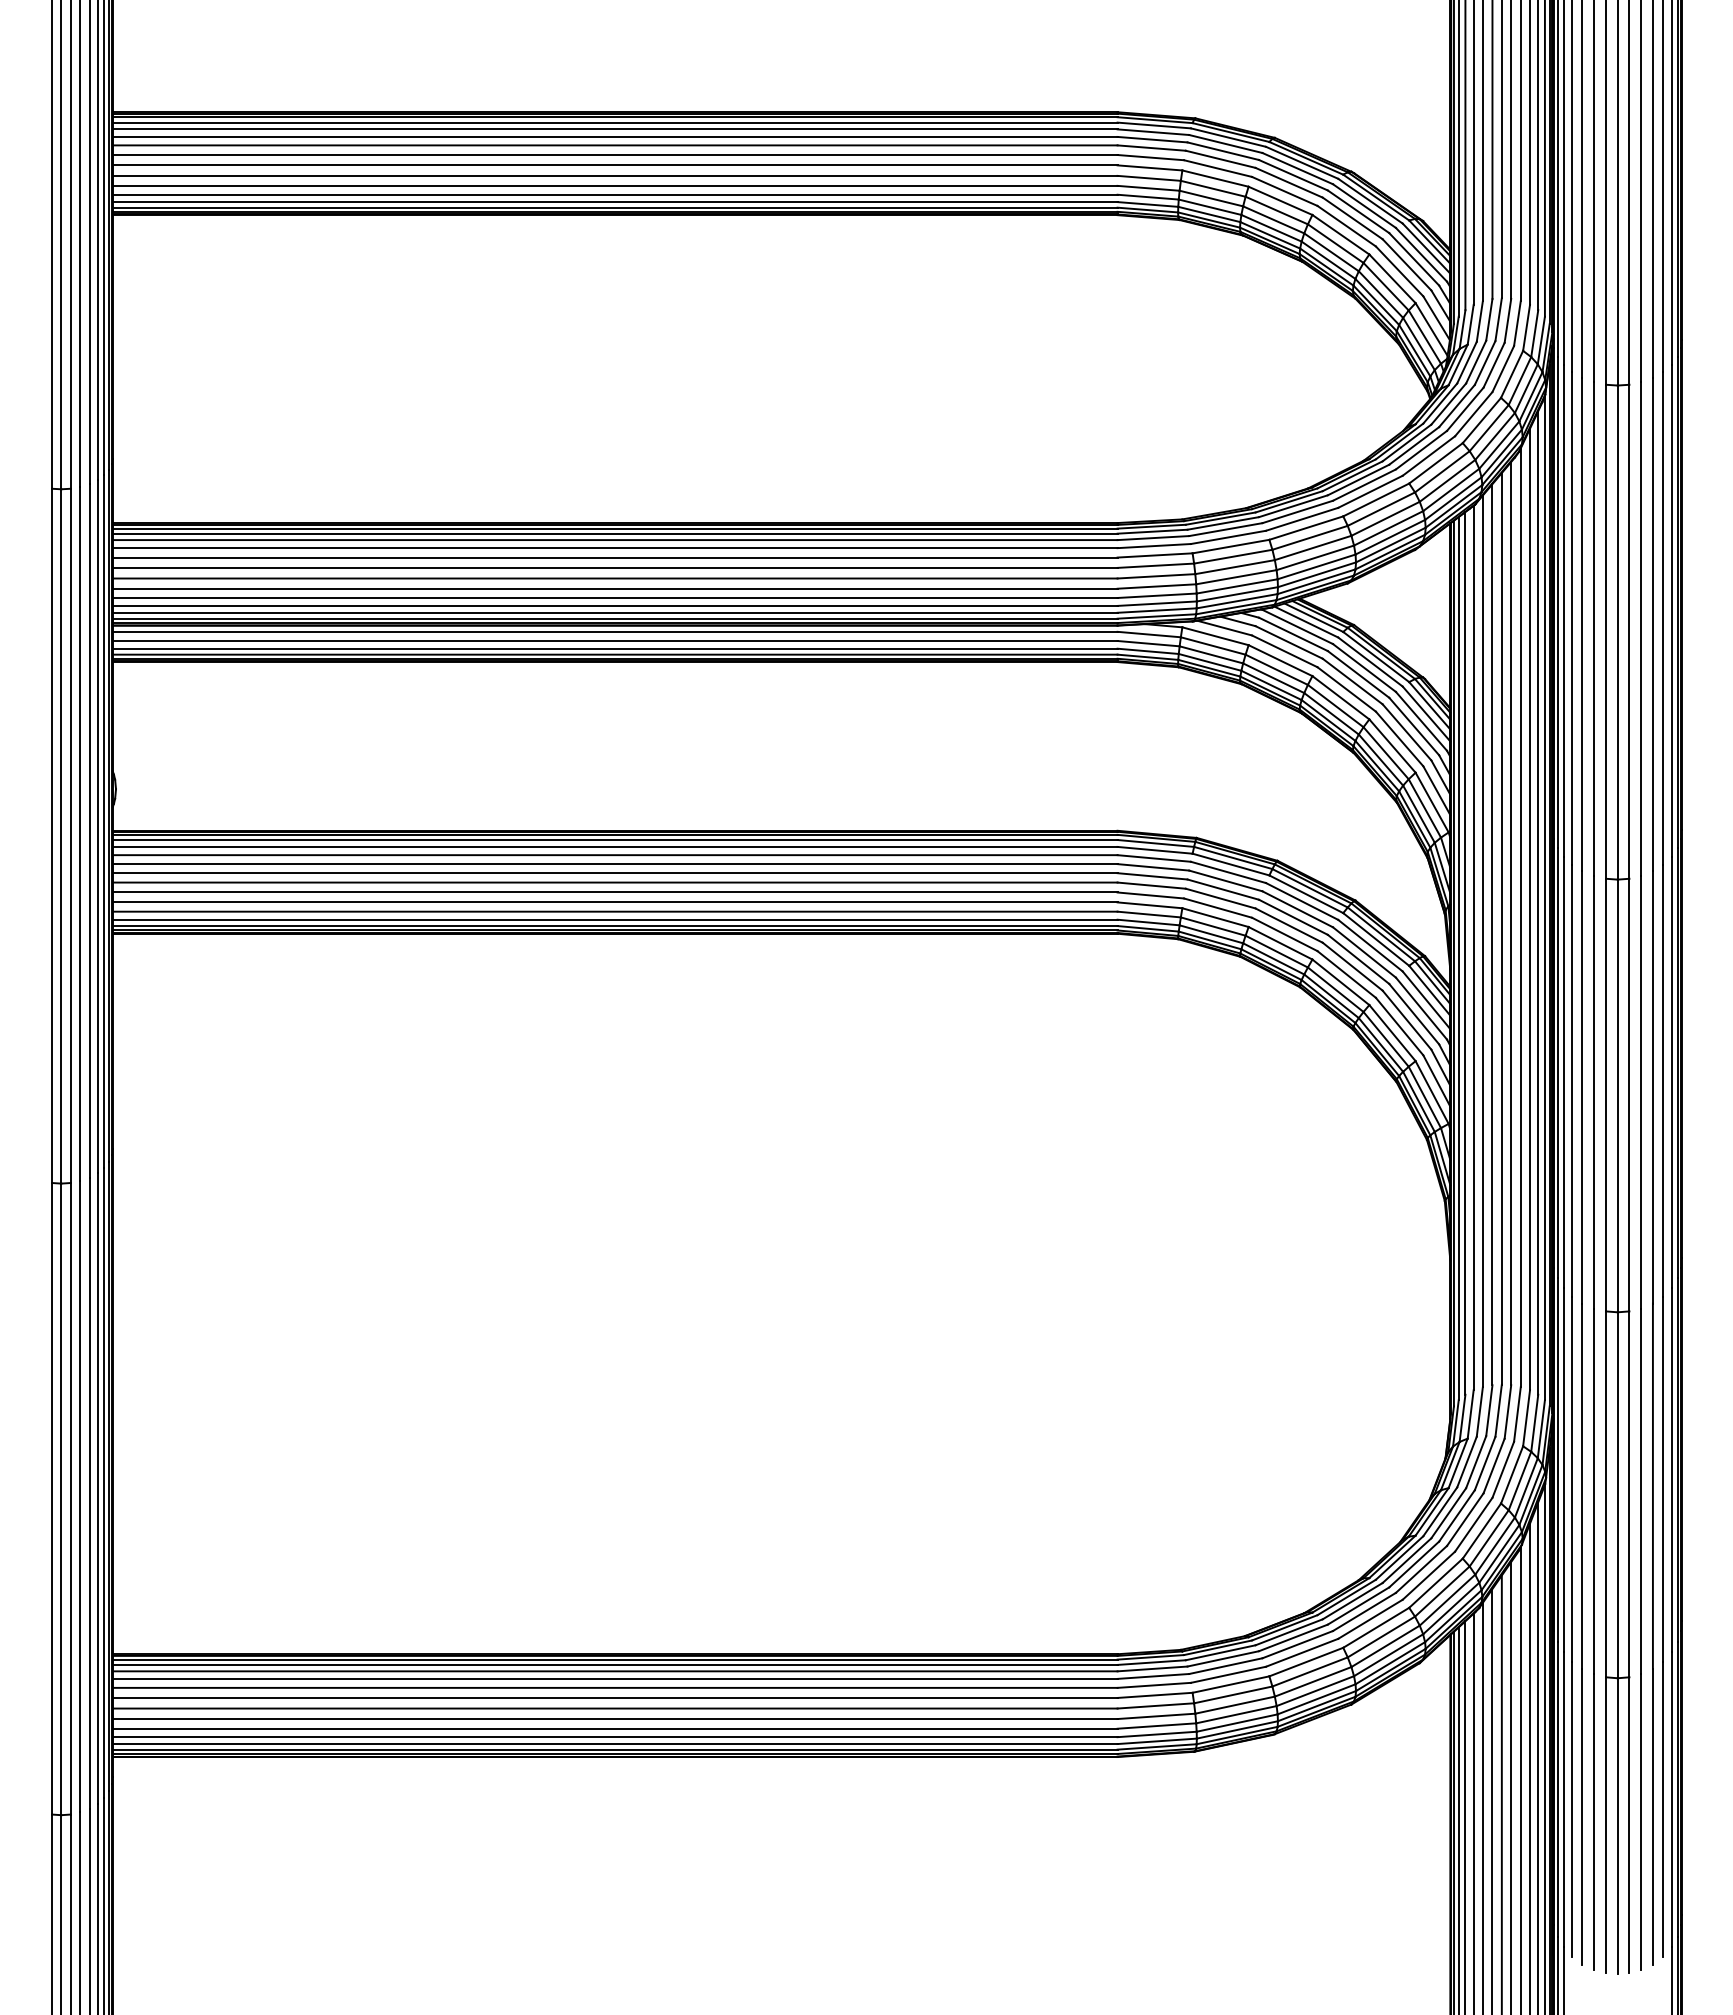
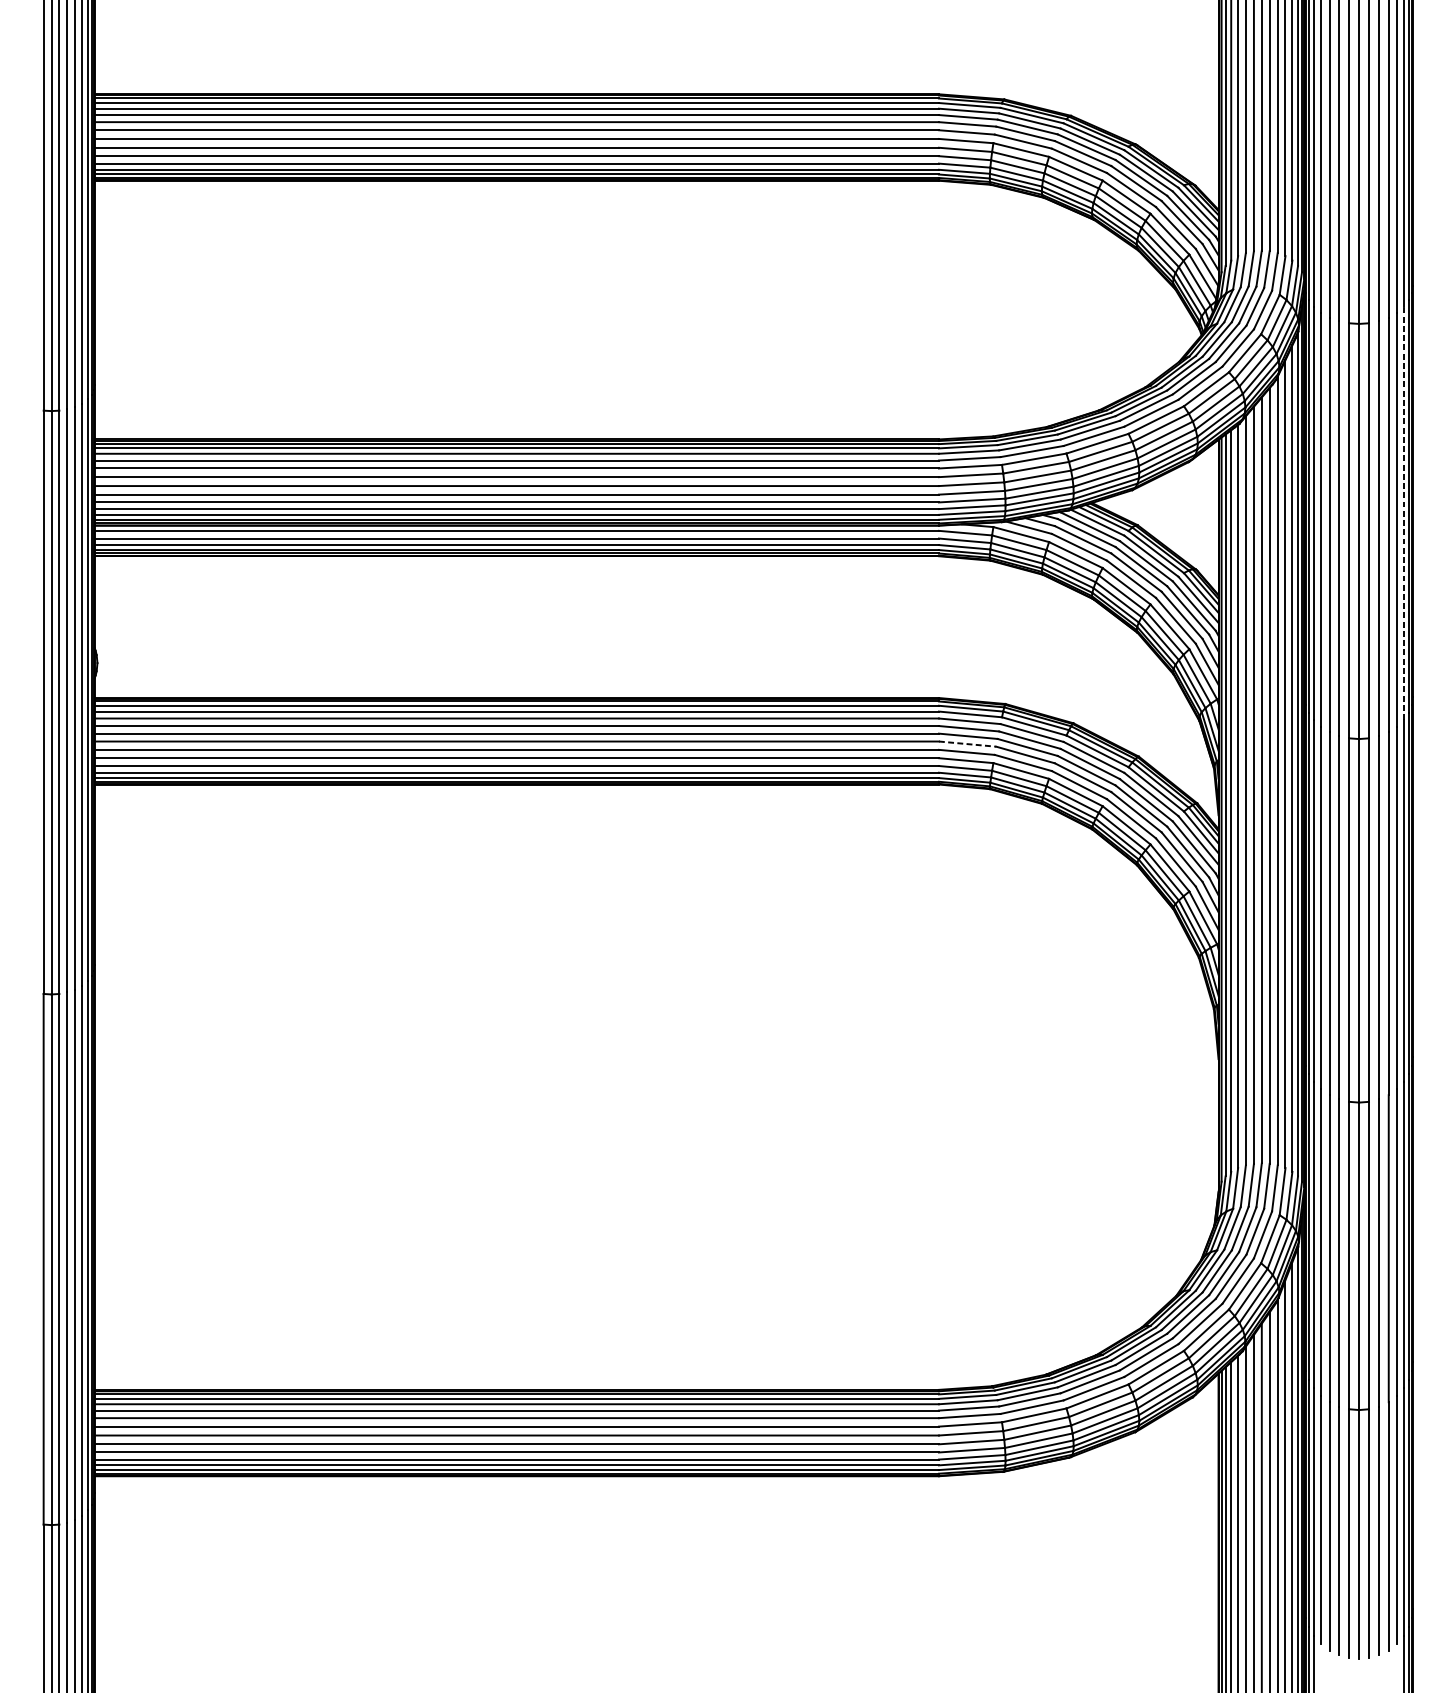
line: (1671, 610) -> (1404, 512), solid -> dashed
line: (1152, 885) -> (968, 743), solid -> dashed

